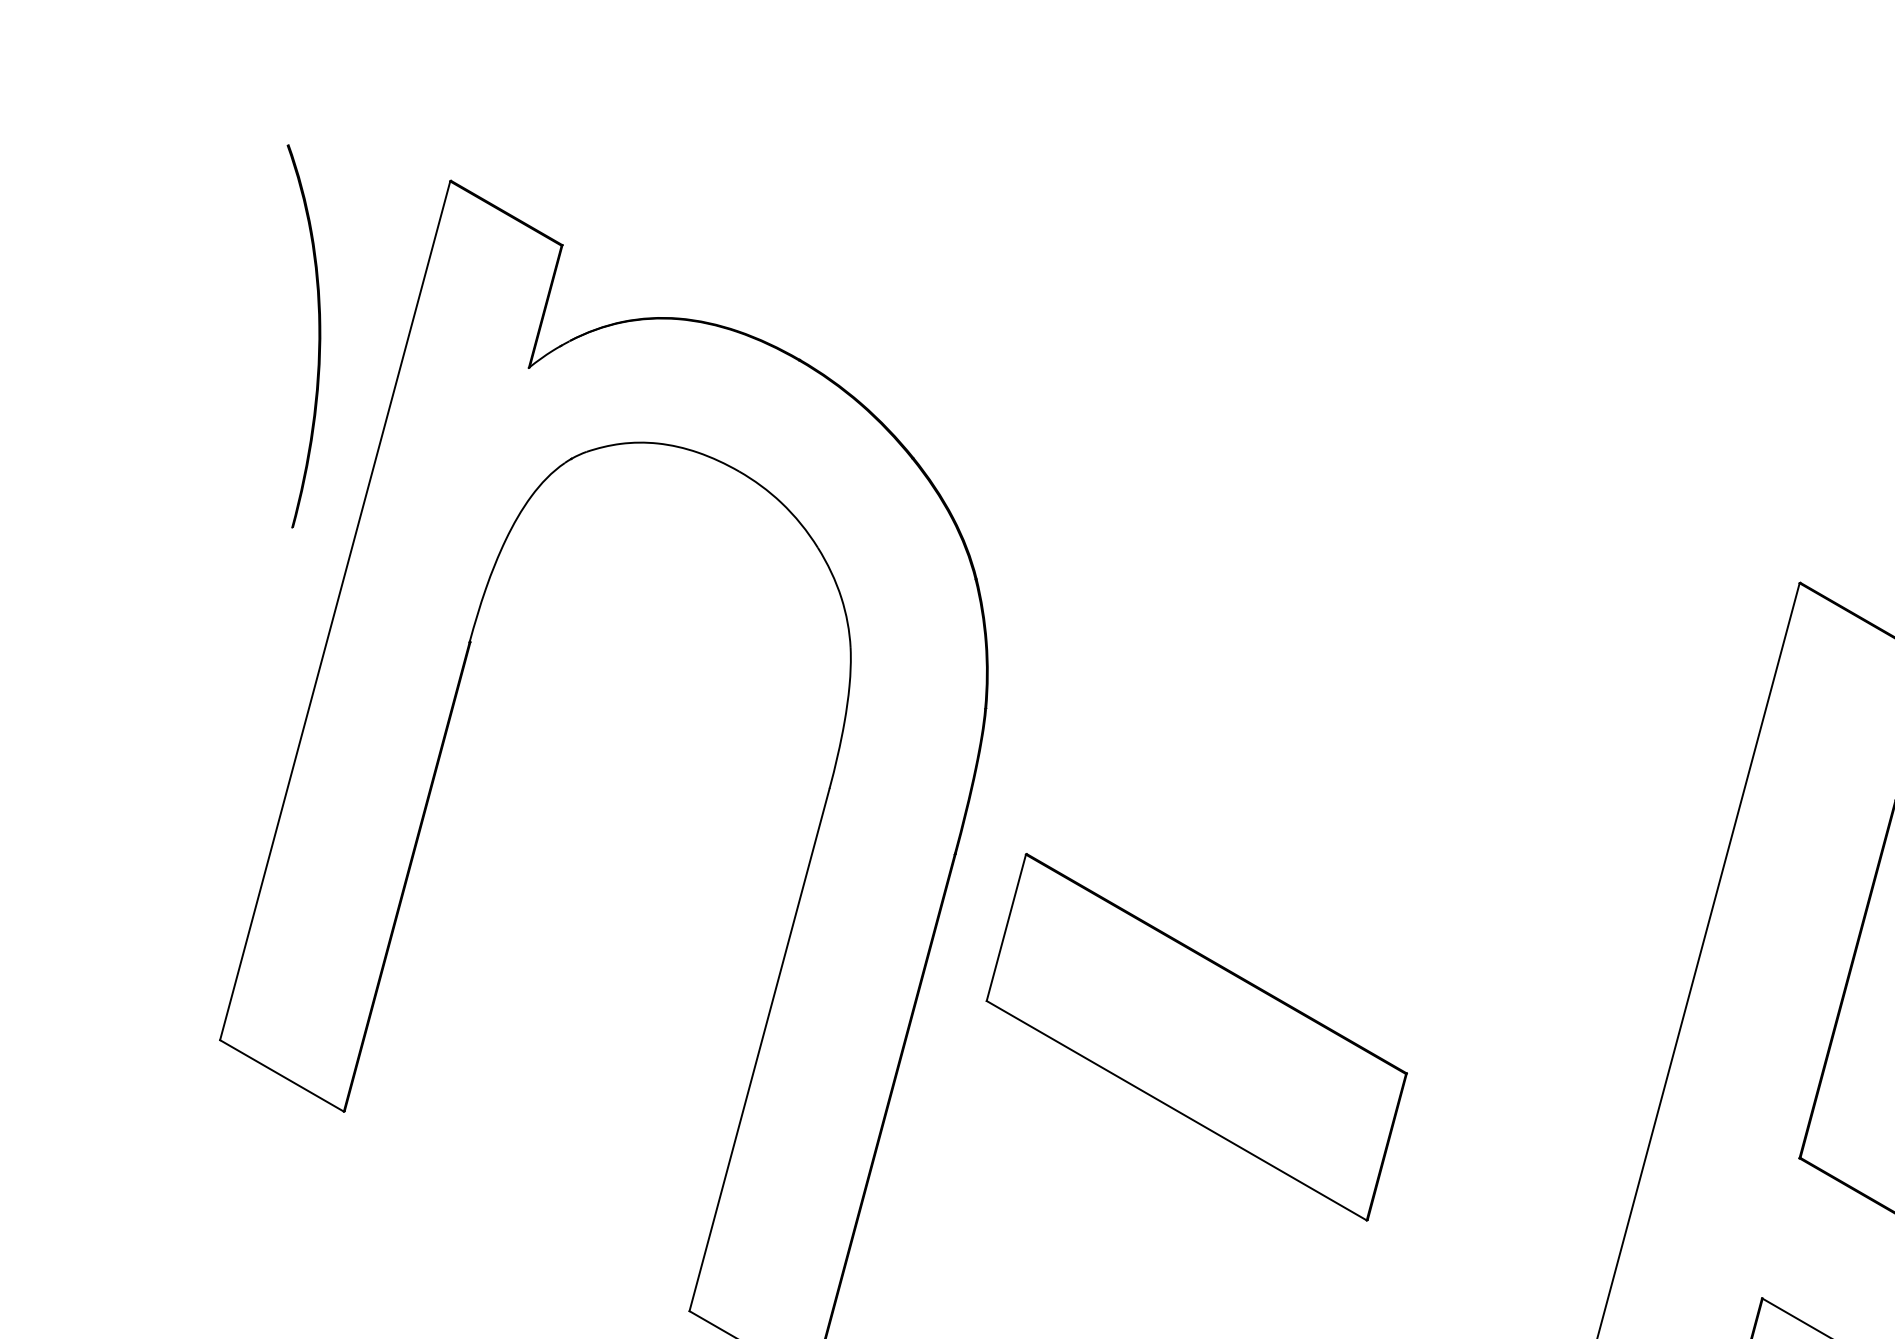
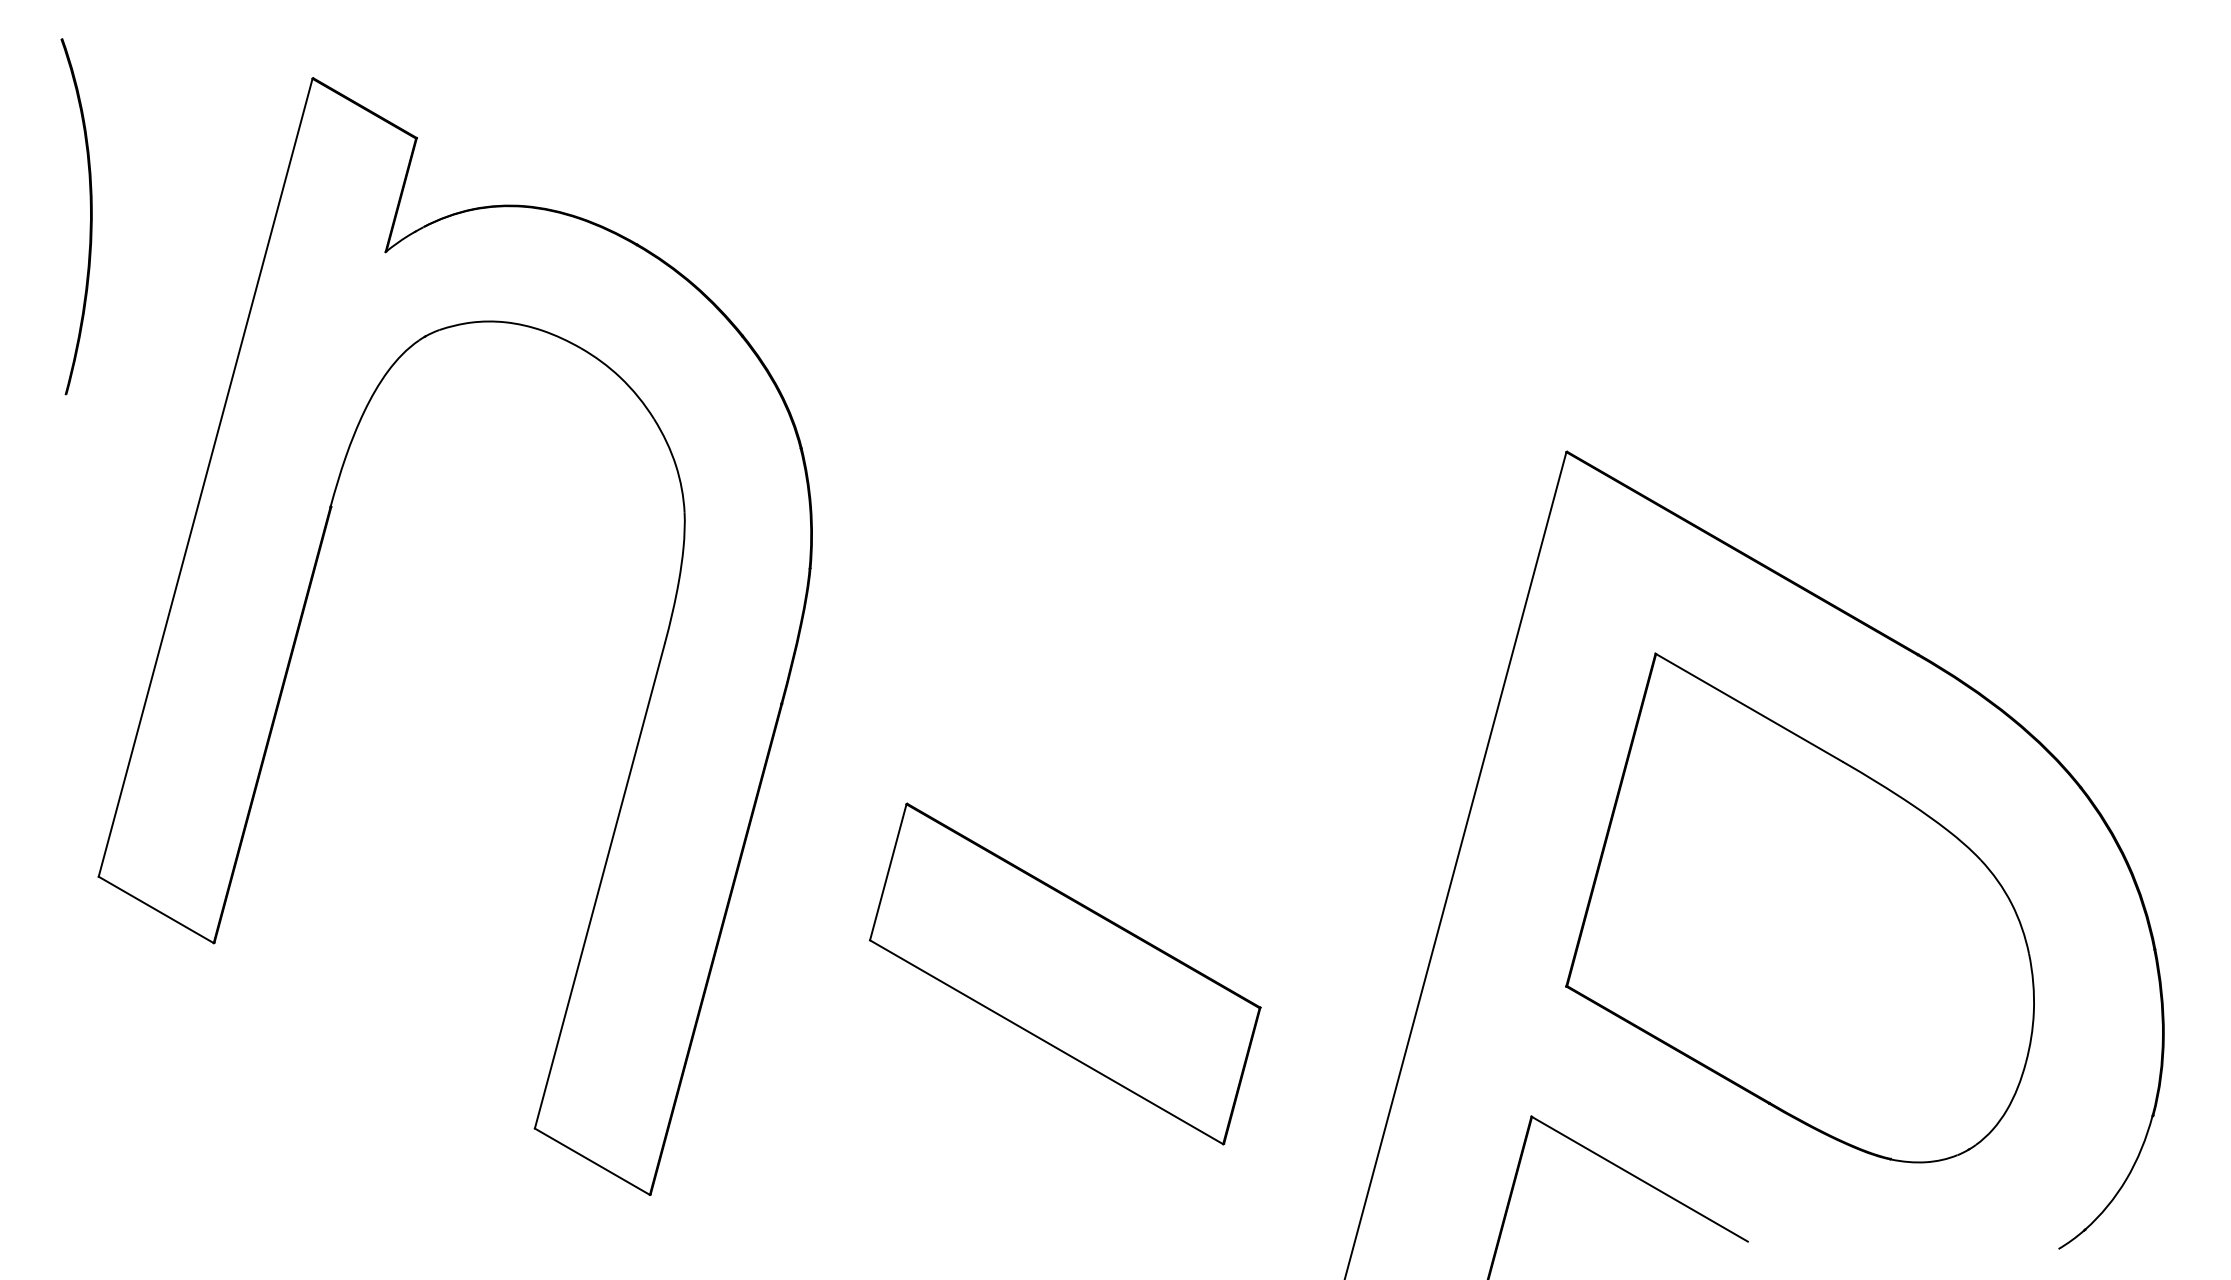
part: (318, 336) -> (90, 216), moved
part: (1197, 1036) -> (1065, 973), moved

